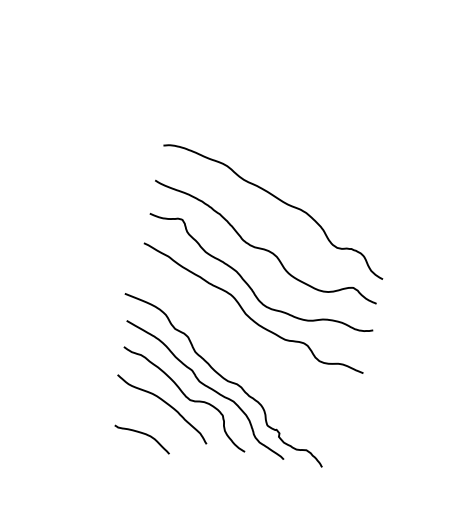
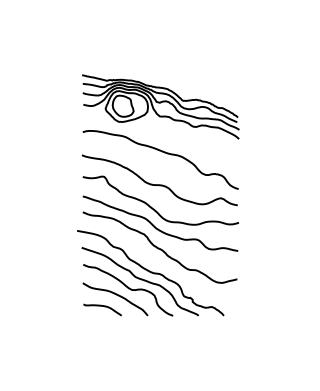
part: (289, 130) -> (160, 106), added
curve: (244, 344) -> (159, 247), added
curve: (145, 436) -> (104, 307), moved

